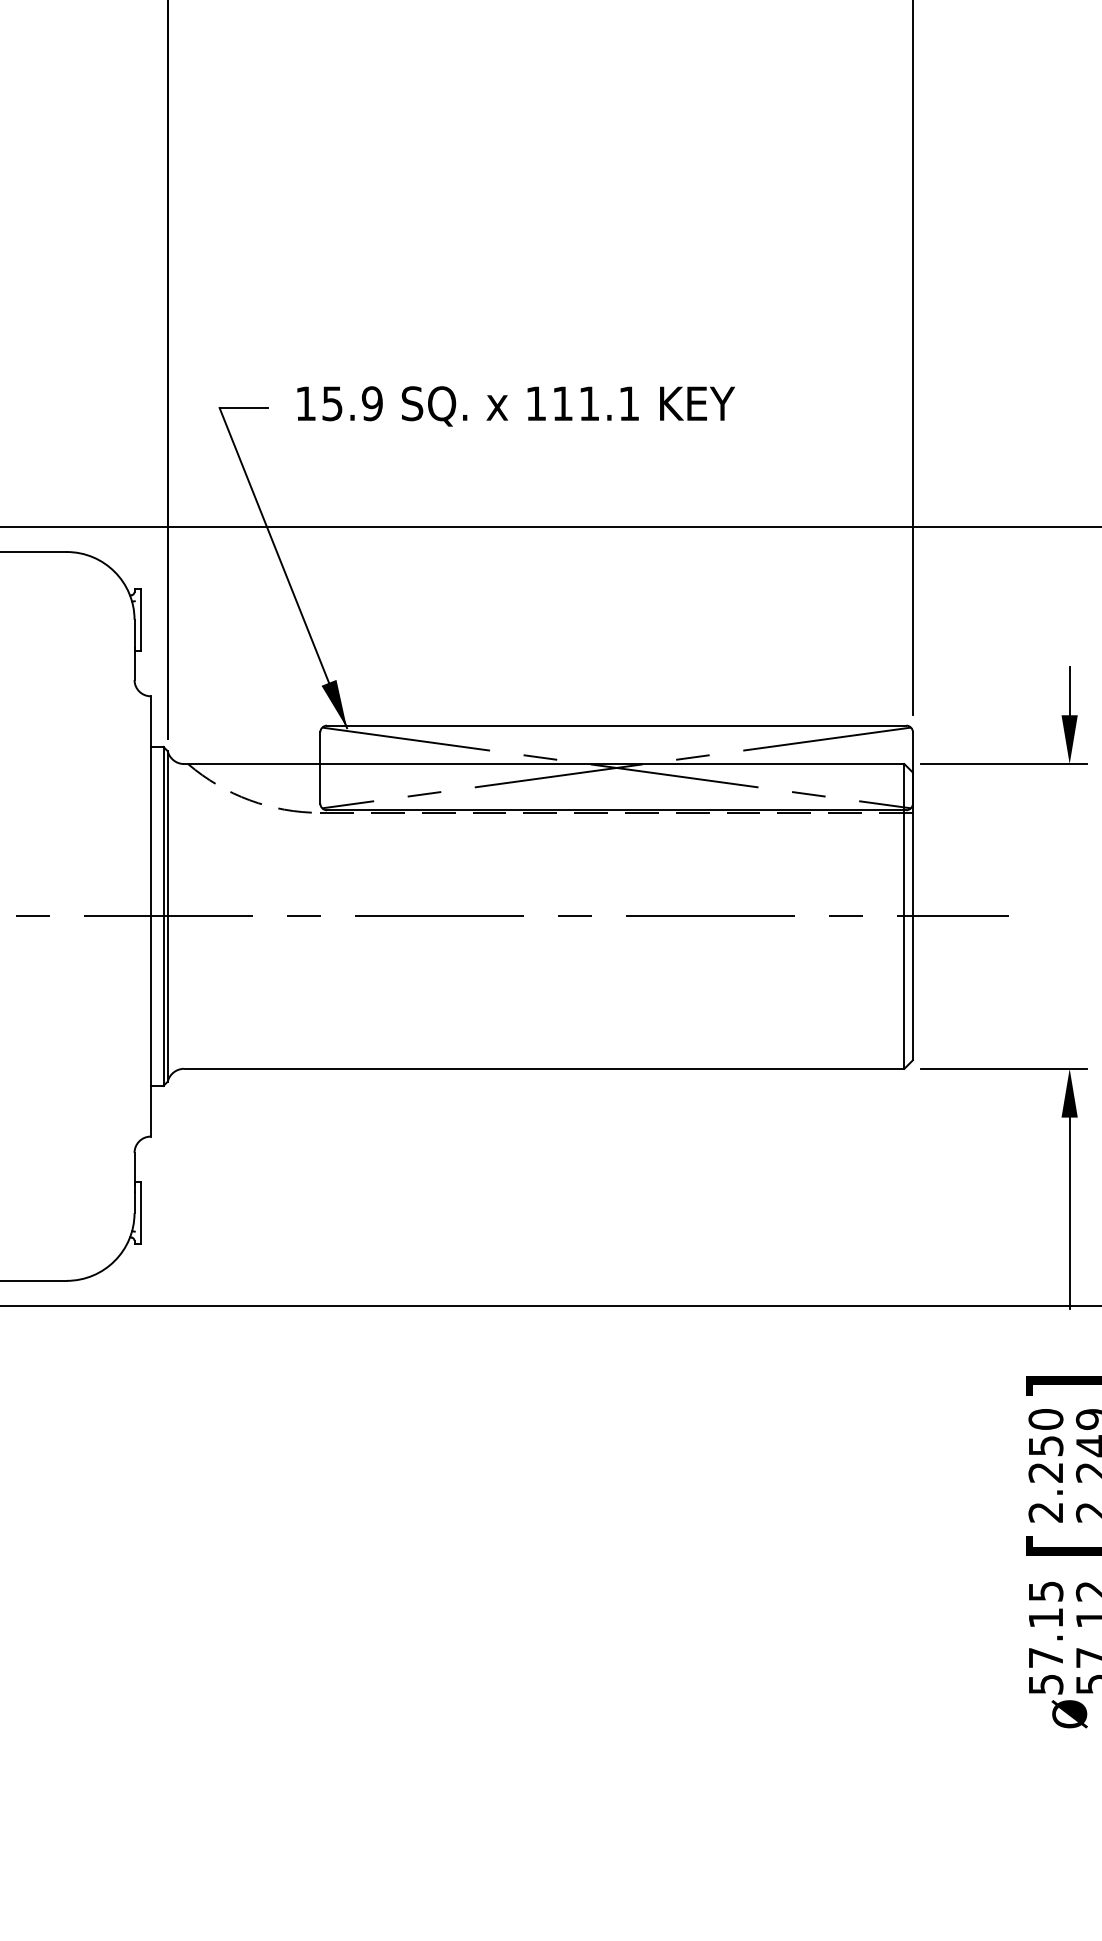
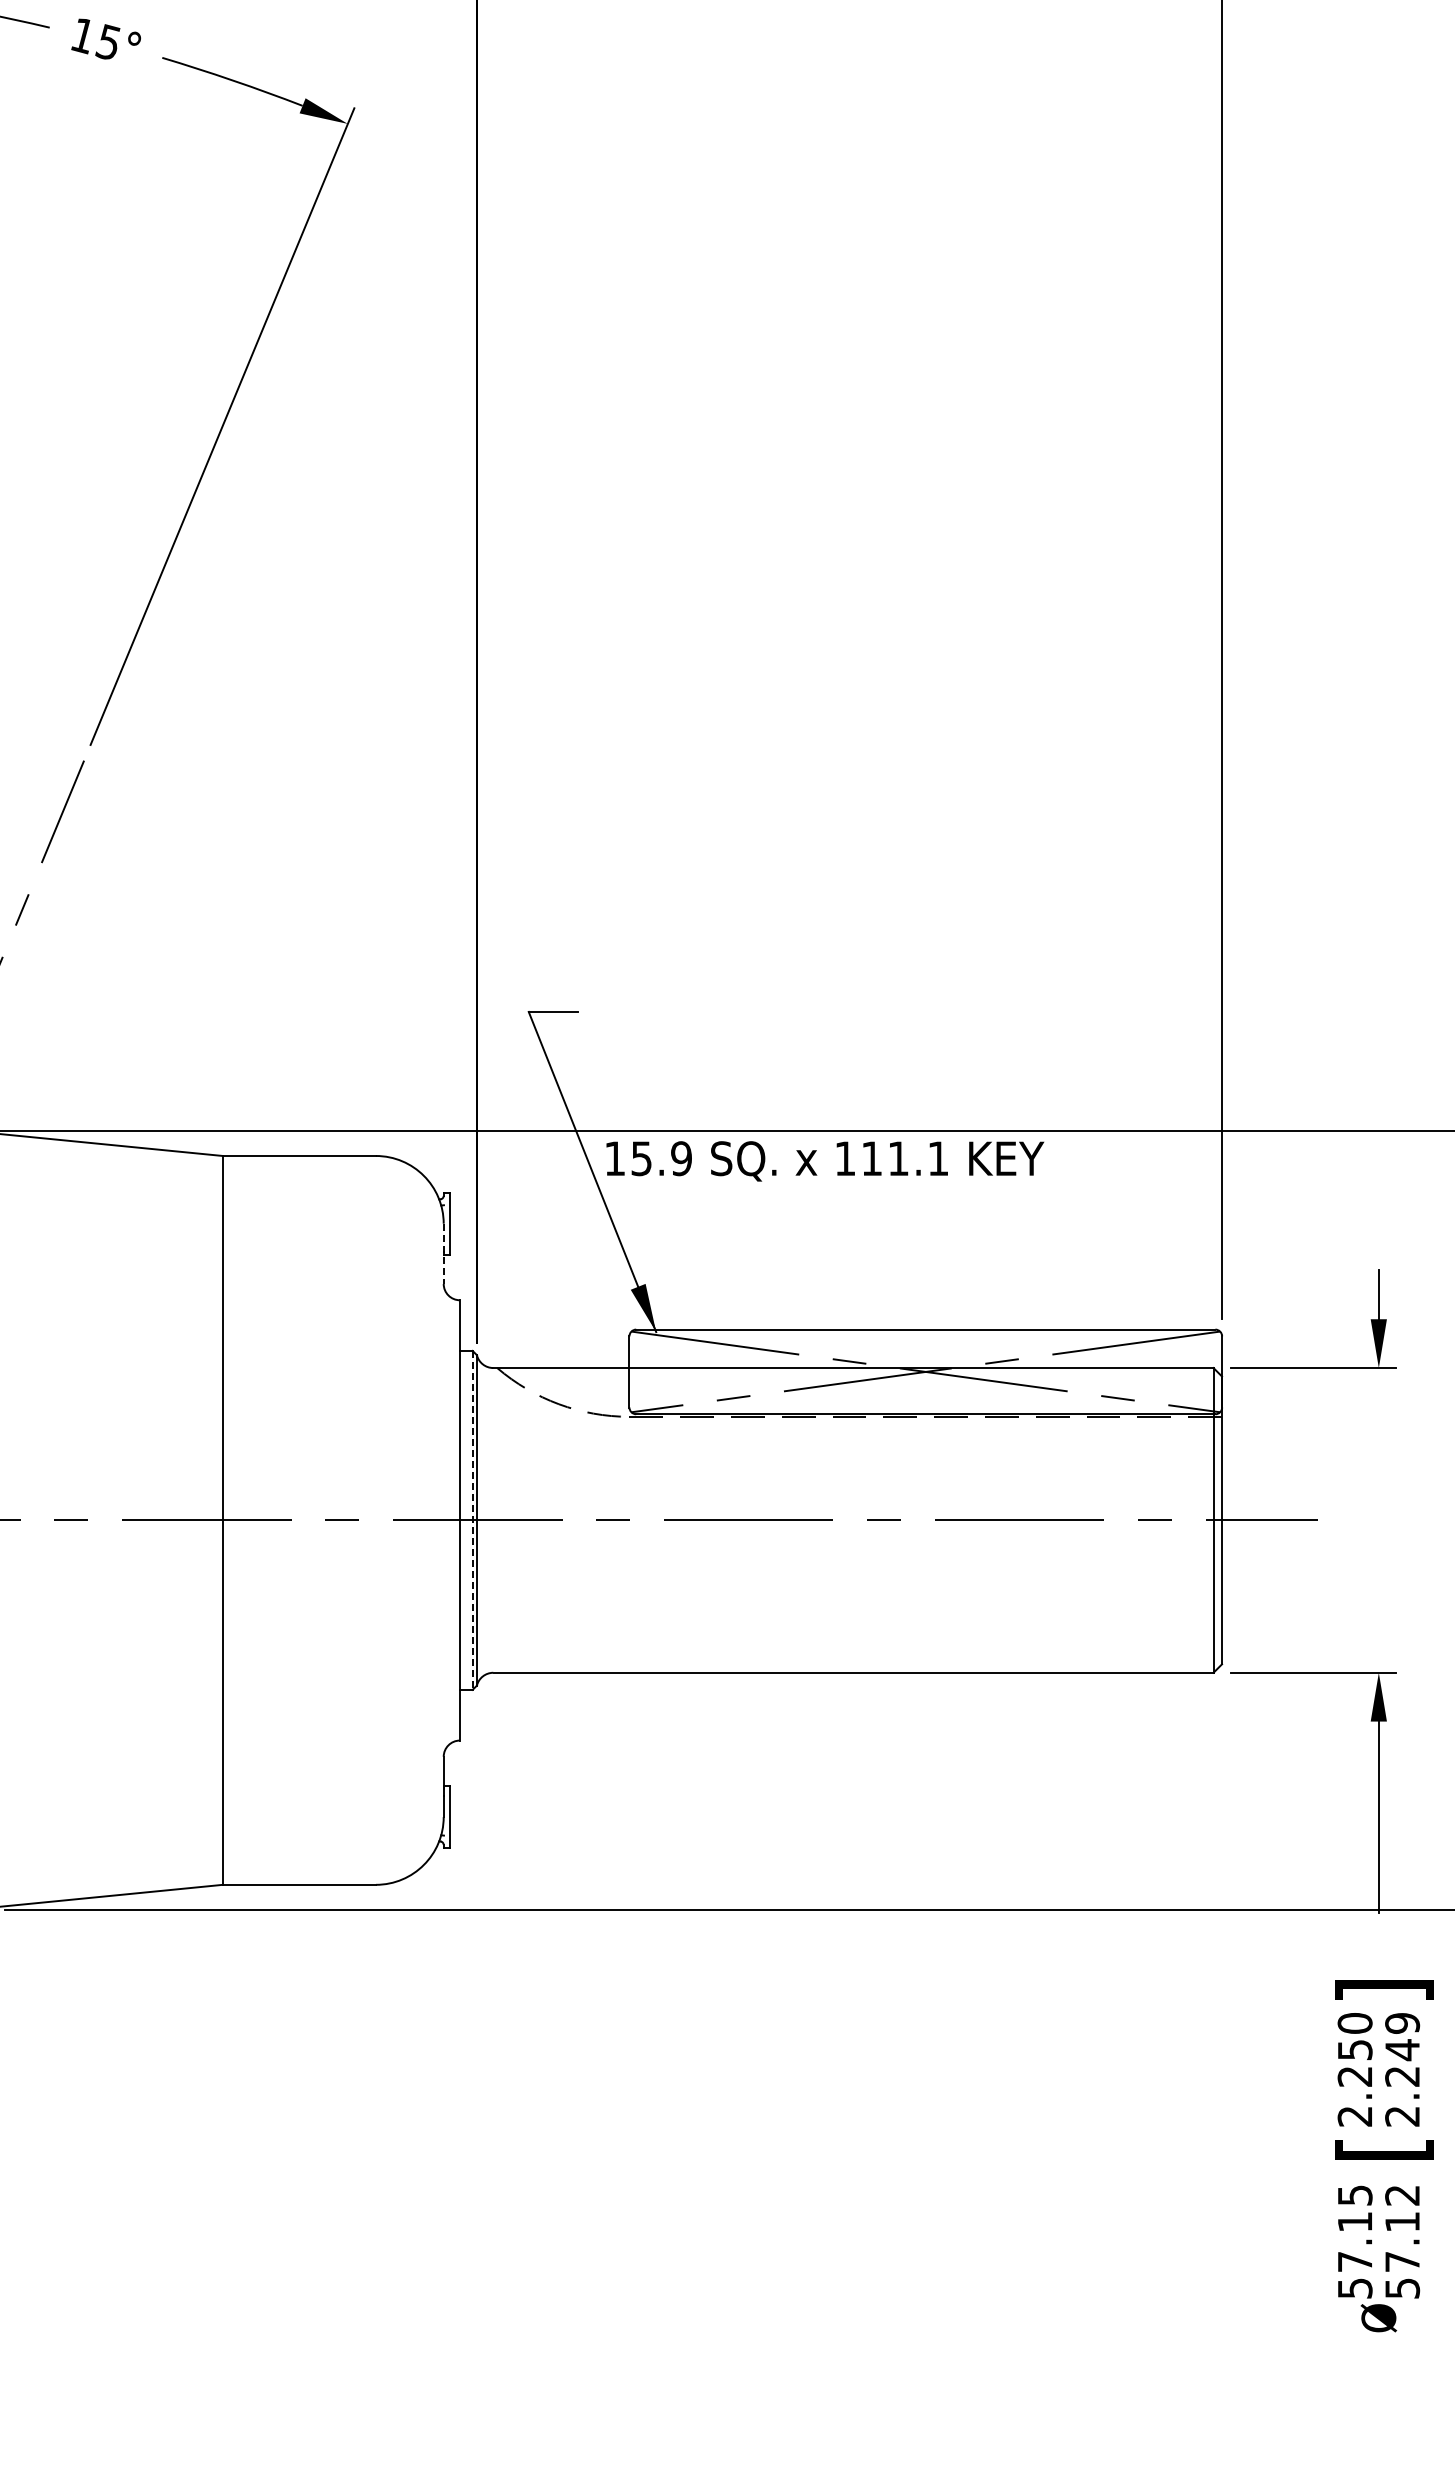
text: (516, 406) -> (825, 1161), moved
line: (134, 650) -> (443, 1254), solid -> dashed
line: (163, 916) -> (472, 1520), solid -> dashed

